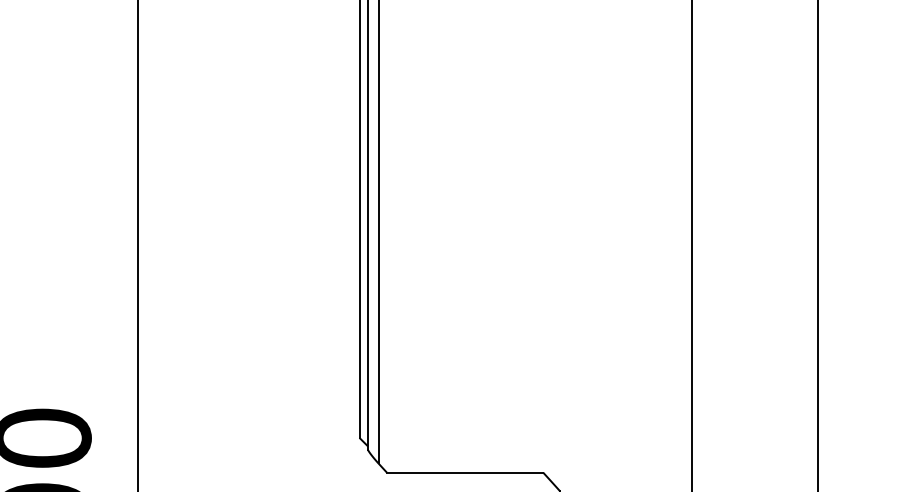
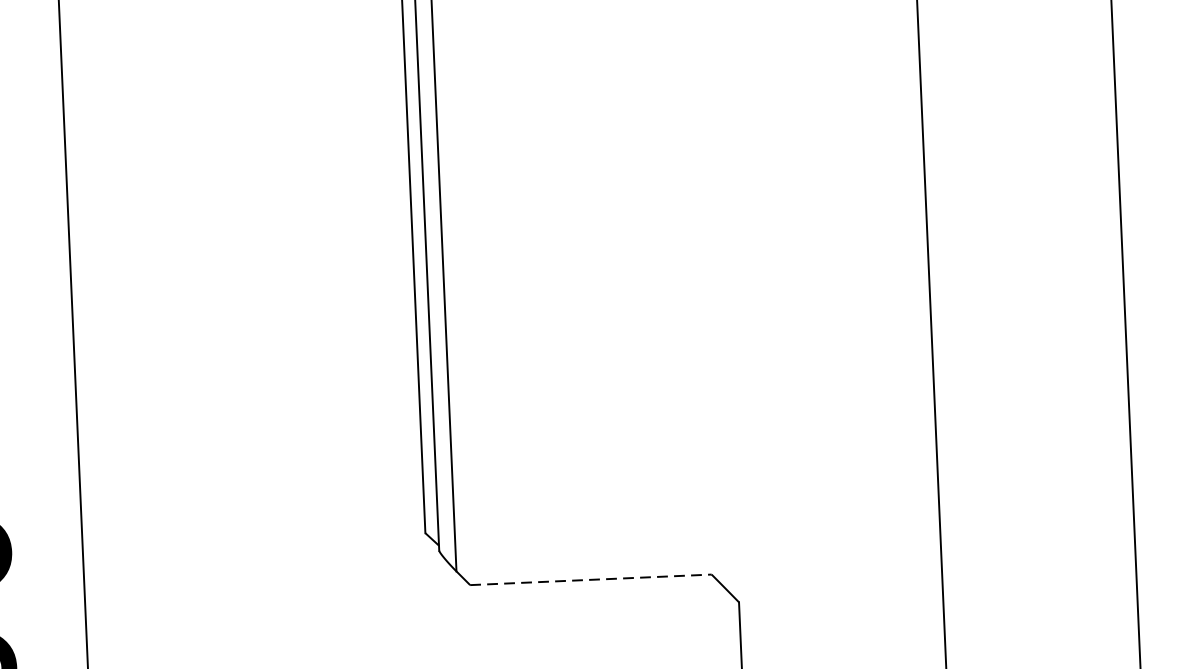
line: (465, 472) -> (591, 579), solid -> dashed

